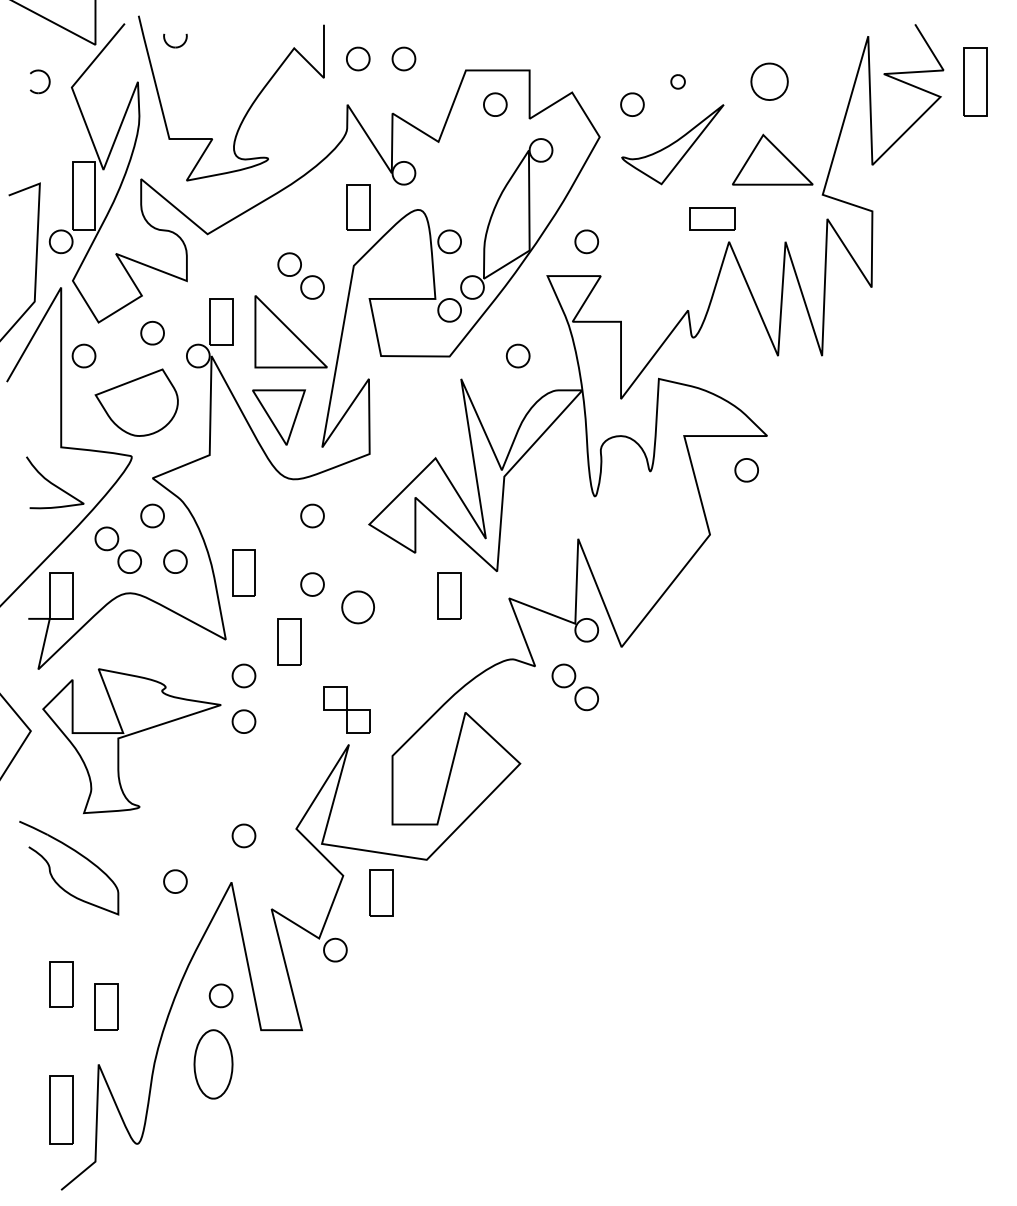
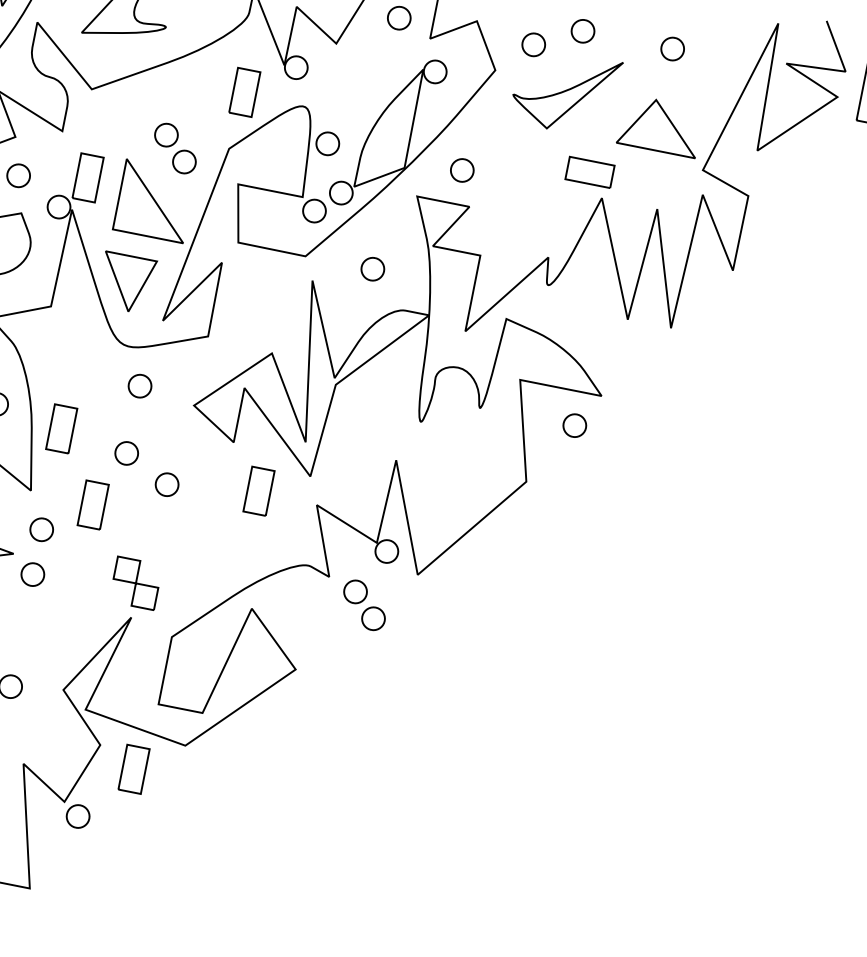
part: (677, 81) -> (582, 30), size x1.67
part: (769, 81) -> (672, 48), size x0.62
part: (358, 607) -> (167, 484), size x0.71

